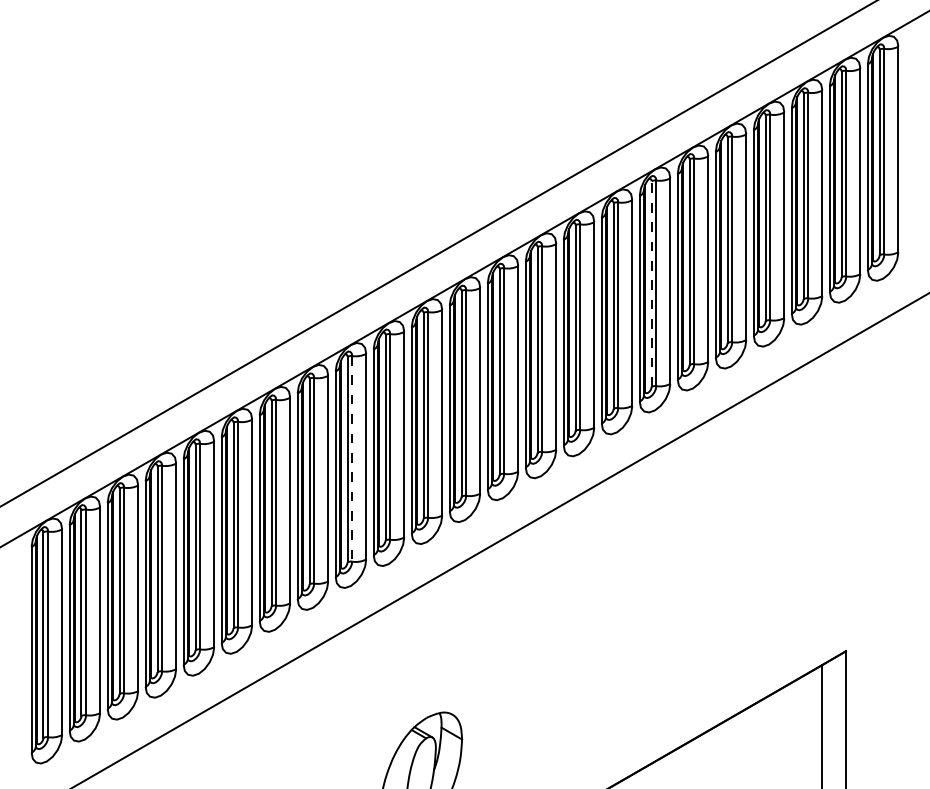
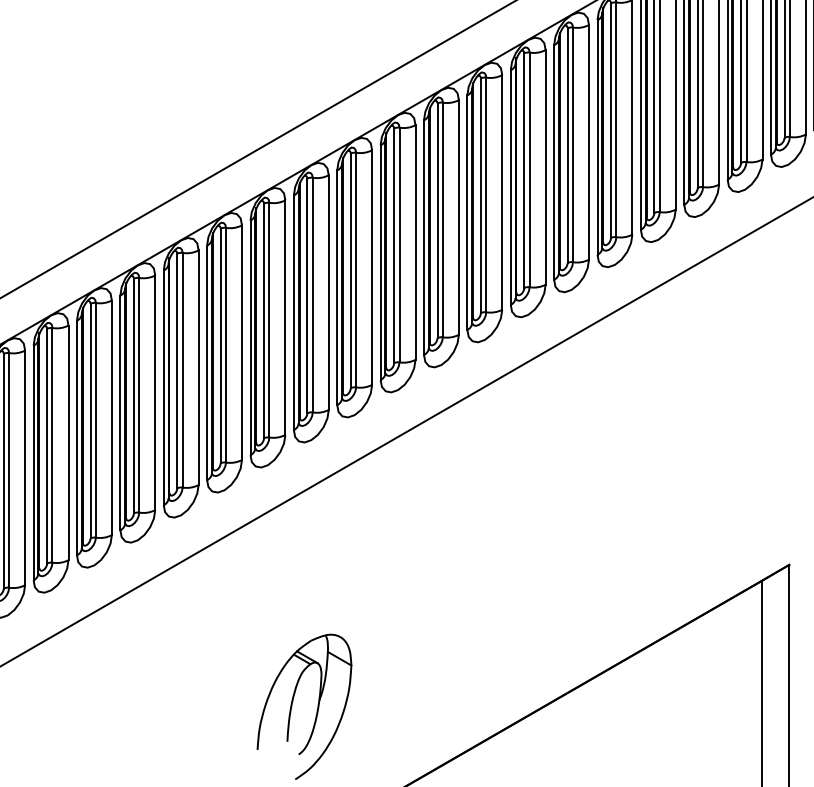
line: (651, 284) -> (567, 146), dashed -> solid
line: (352, 458) -> (226, 344), dashed -> solid

